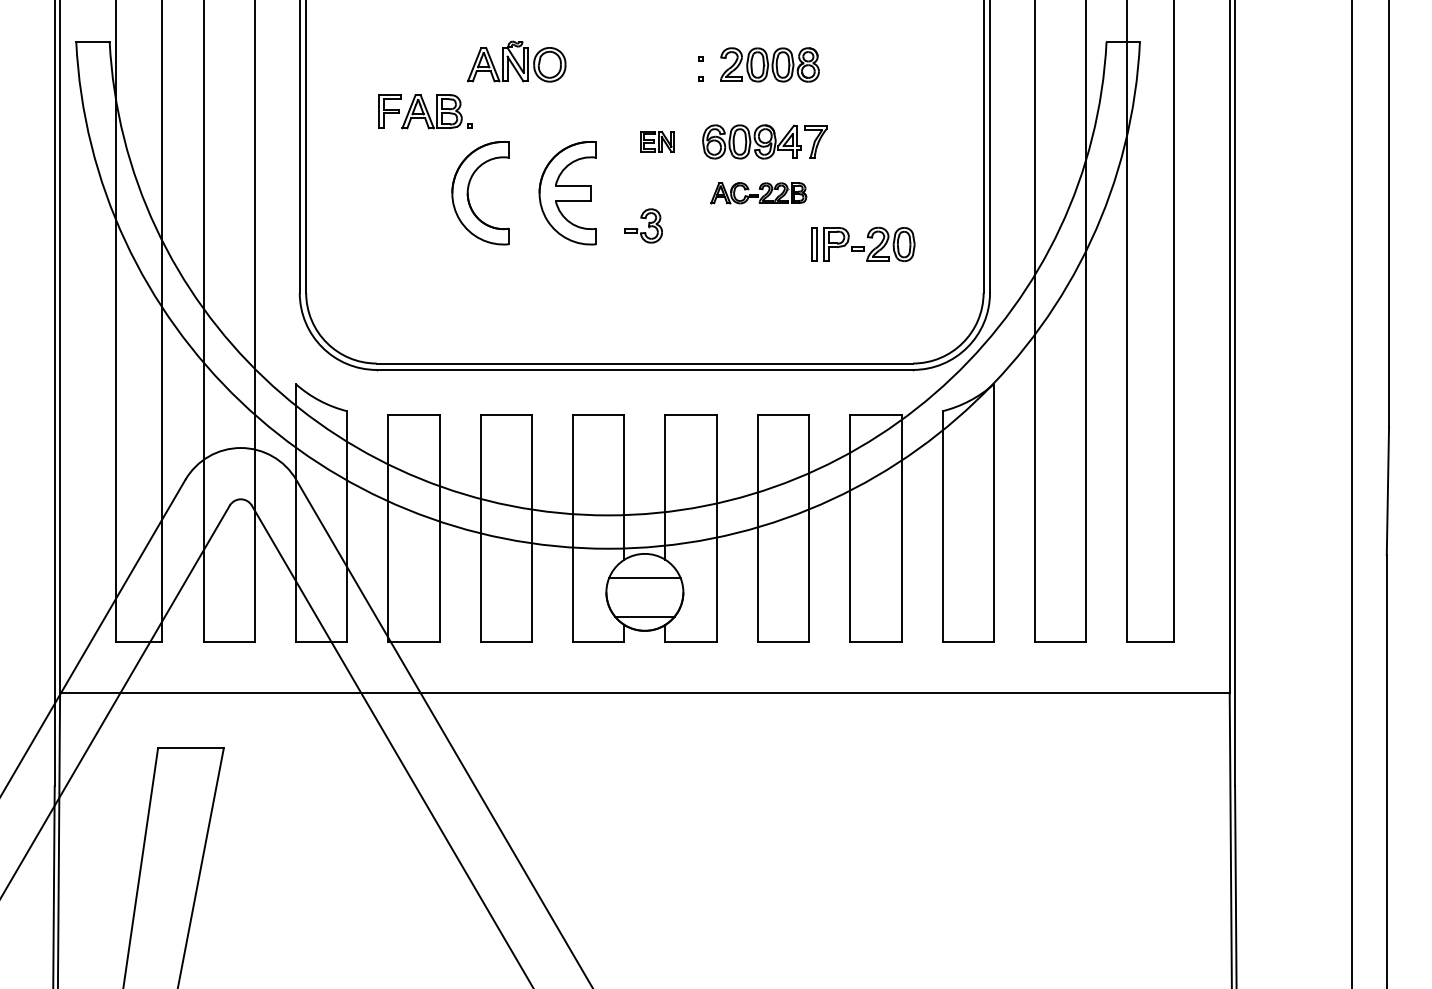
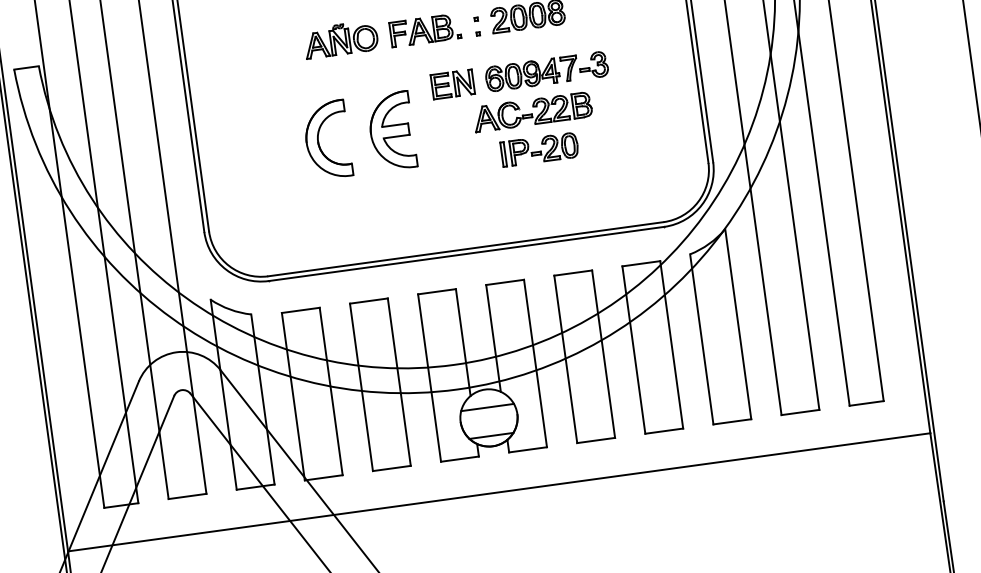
part: (425, 111) -> (425, 30), moved
part: (657, 141) -> (452, 84), size x1.67
part: (758, 193) -> (532, 112), size x1.67
part: (643, 225) -> (593, 64), moved
part: (863, 244) -> (539, 149), moved

